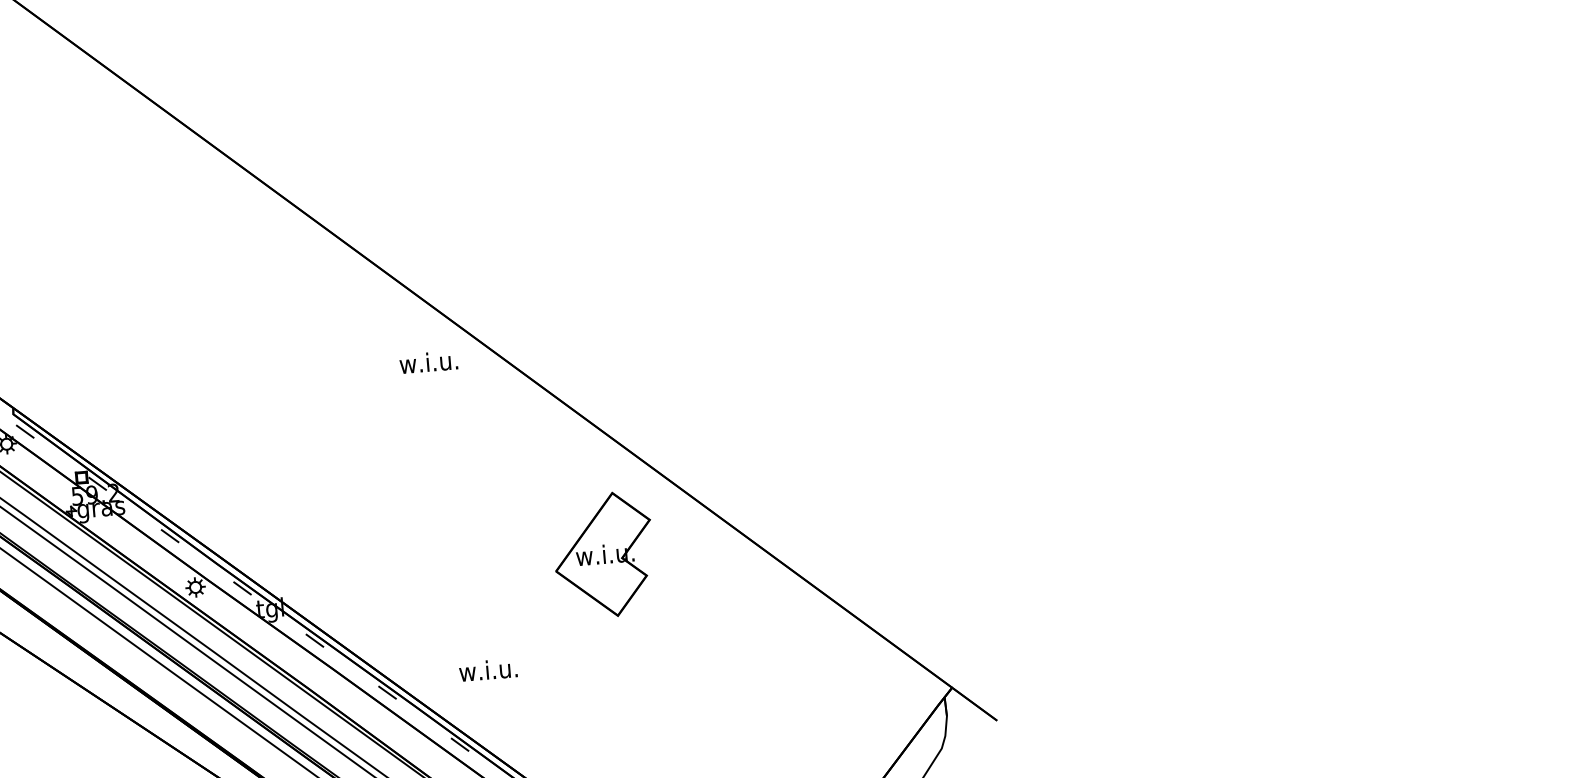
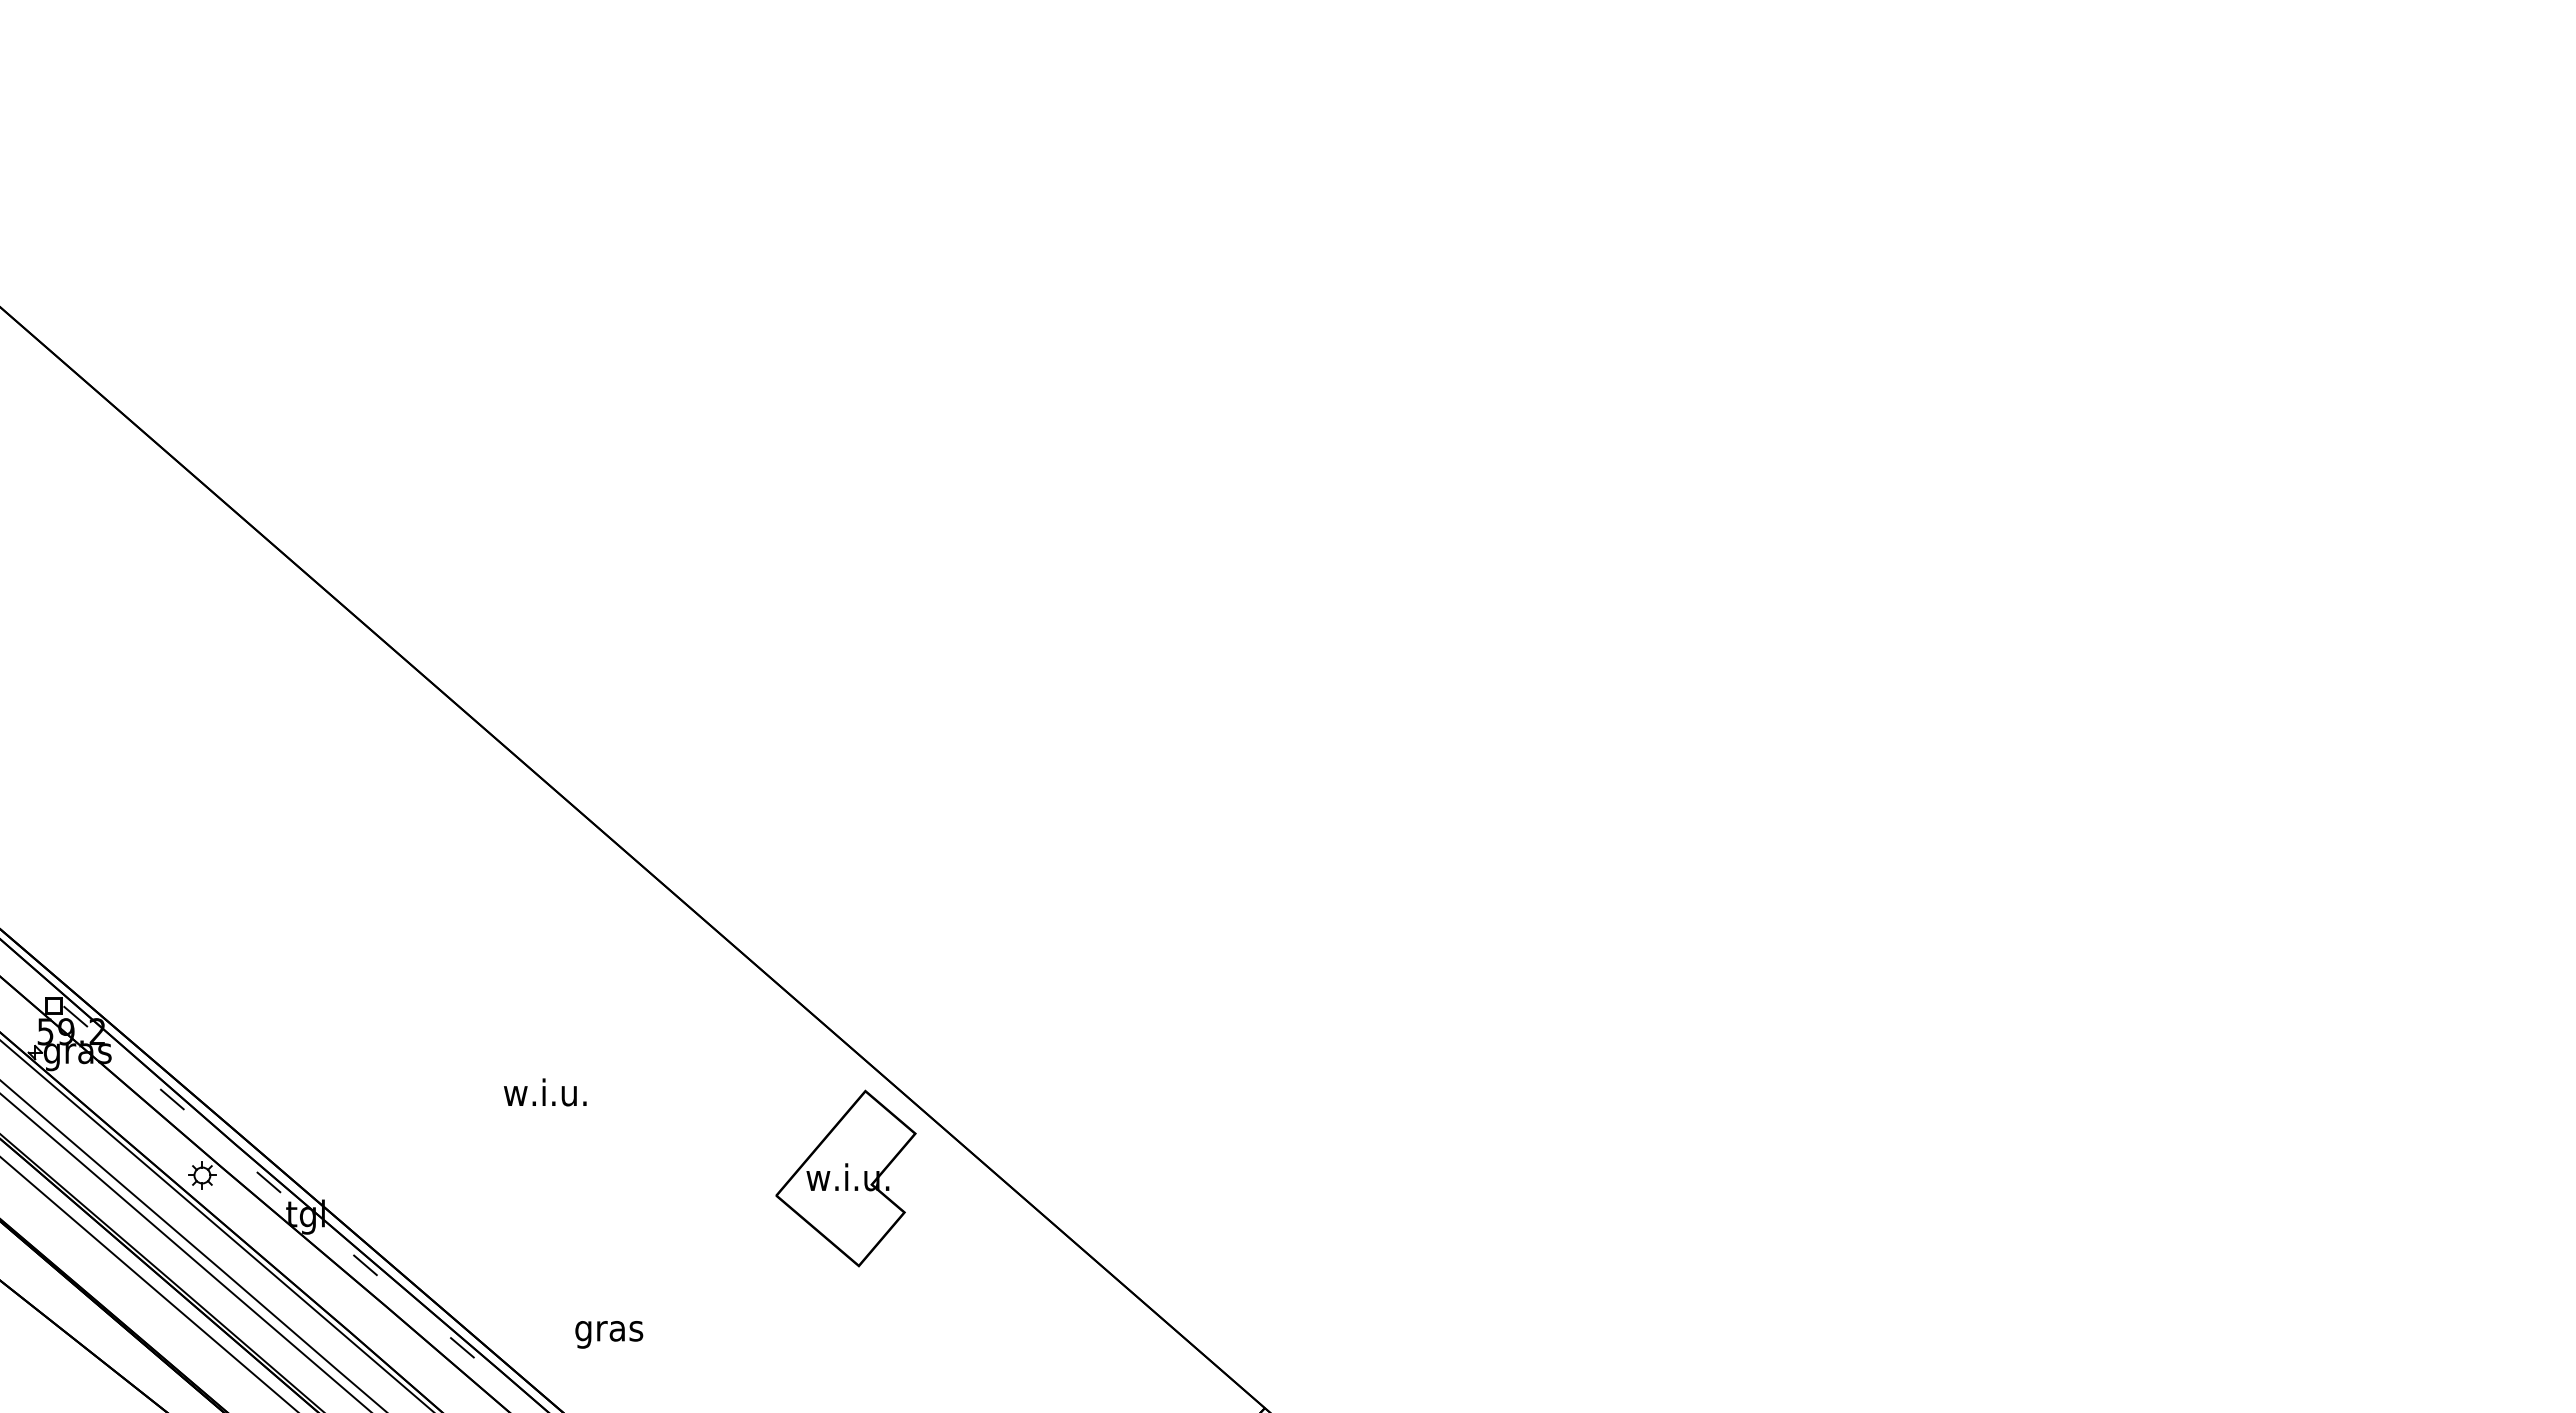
text: (428, 362) -> (545, 1092), moved
part: (603, 555) -> (845, 1178), moved
text: (487, 672) -> (607, 1330), w.i.u. -> gras

